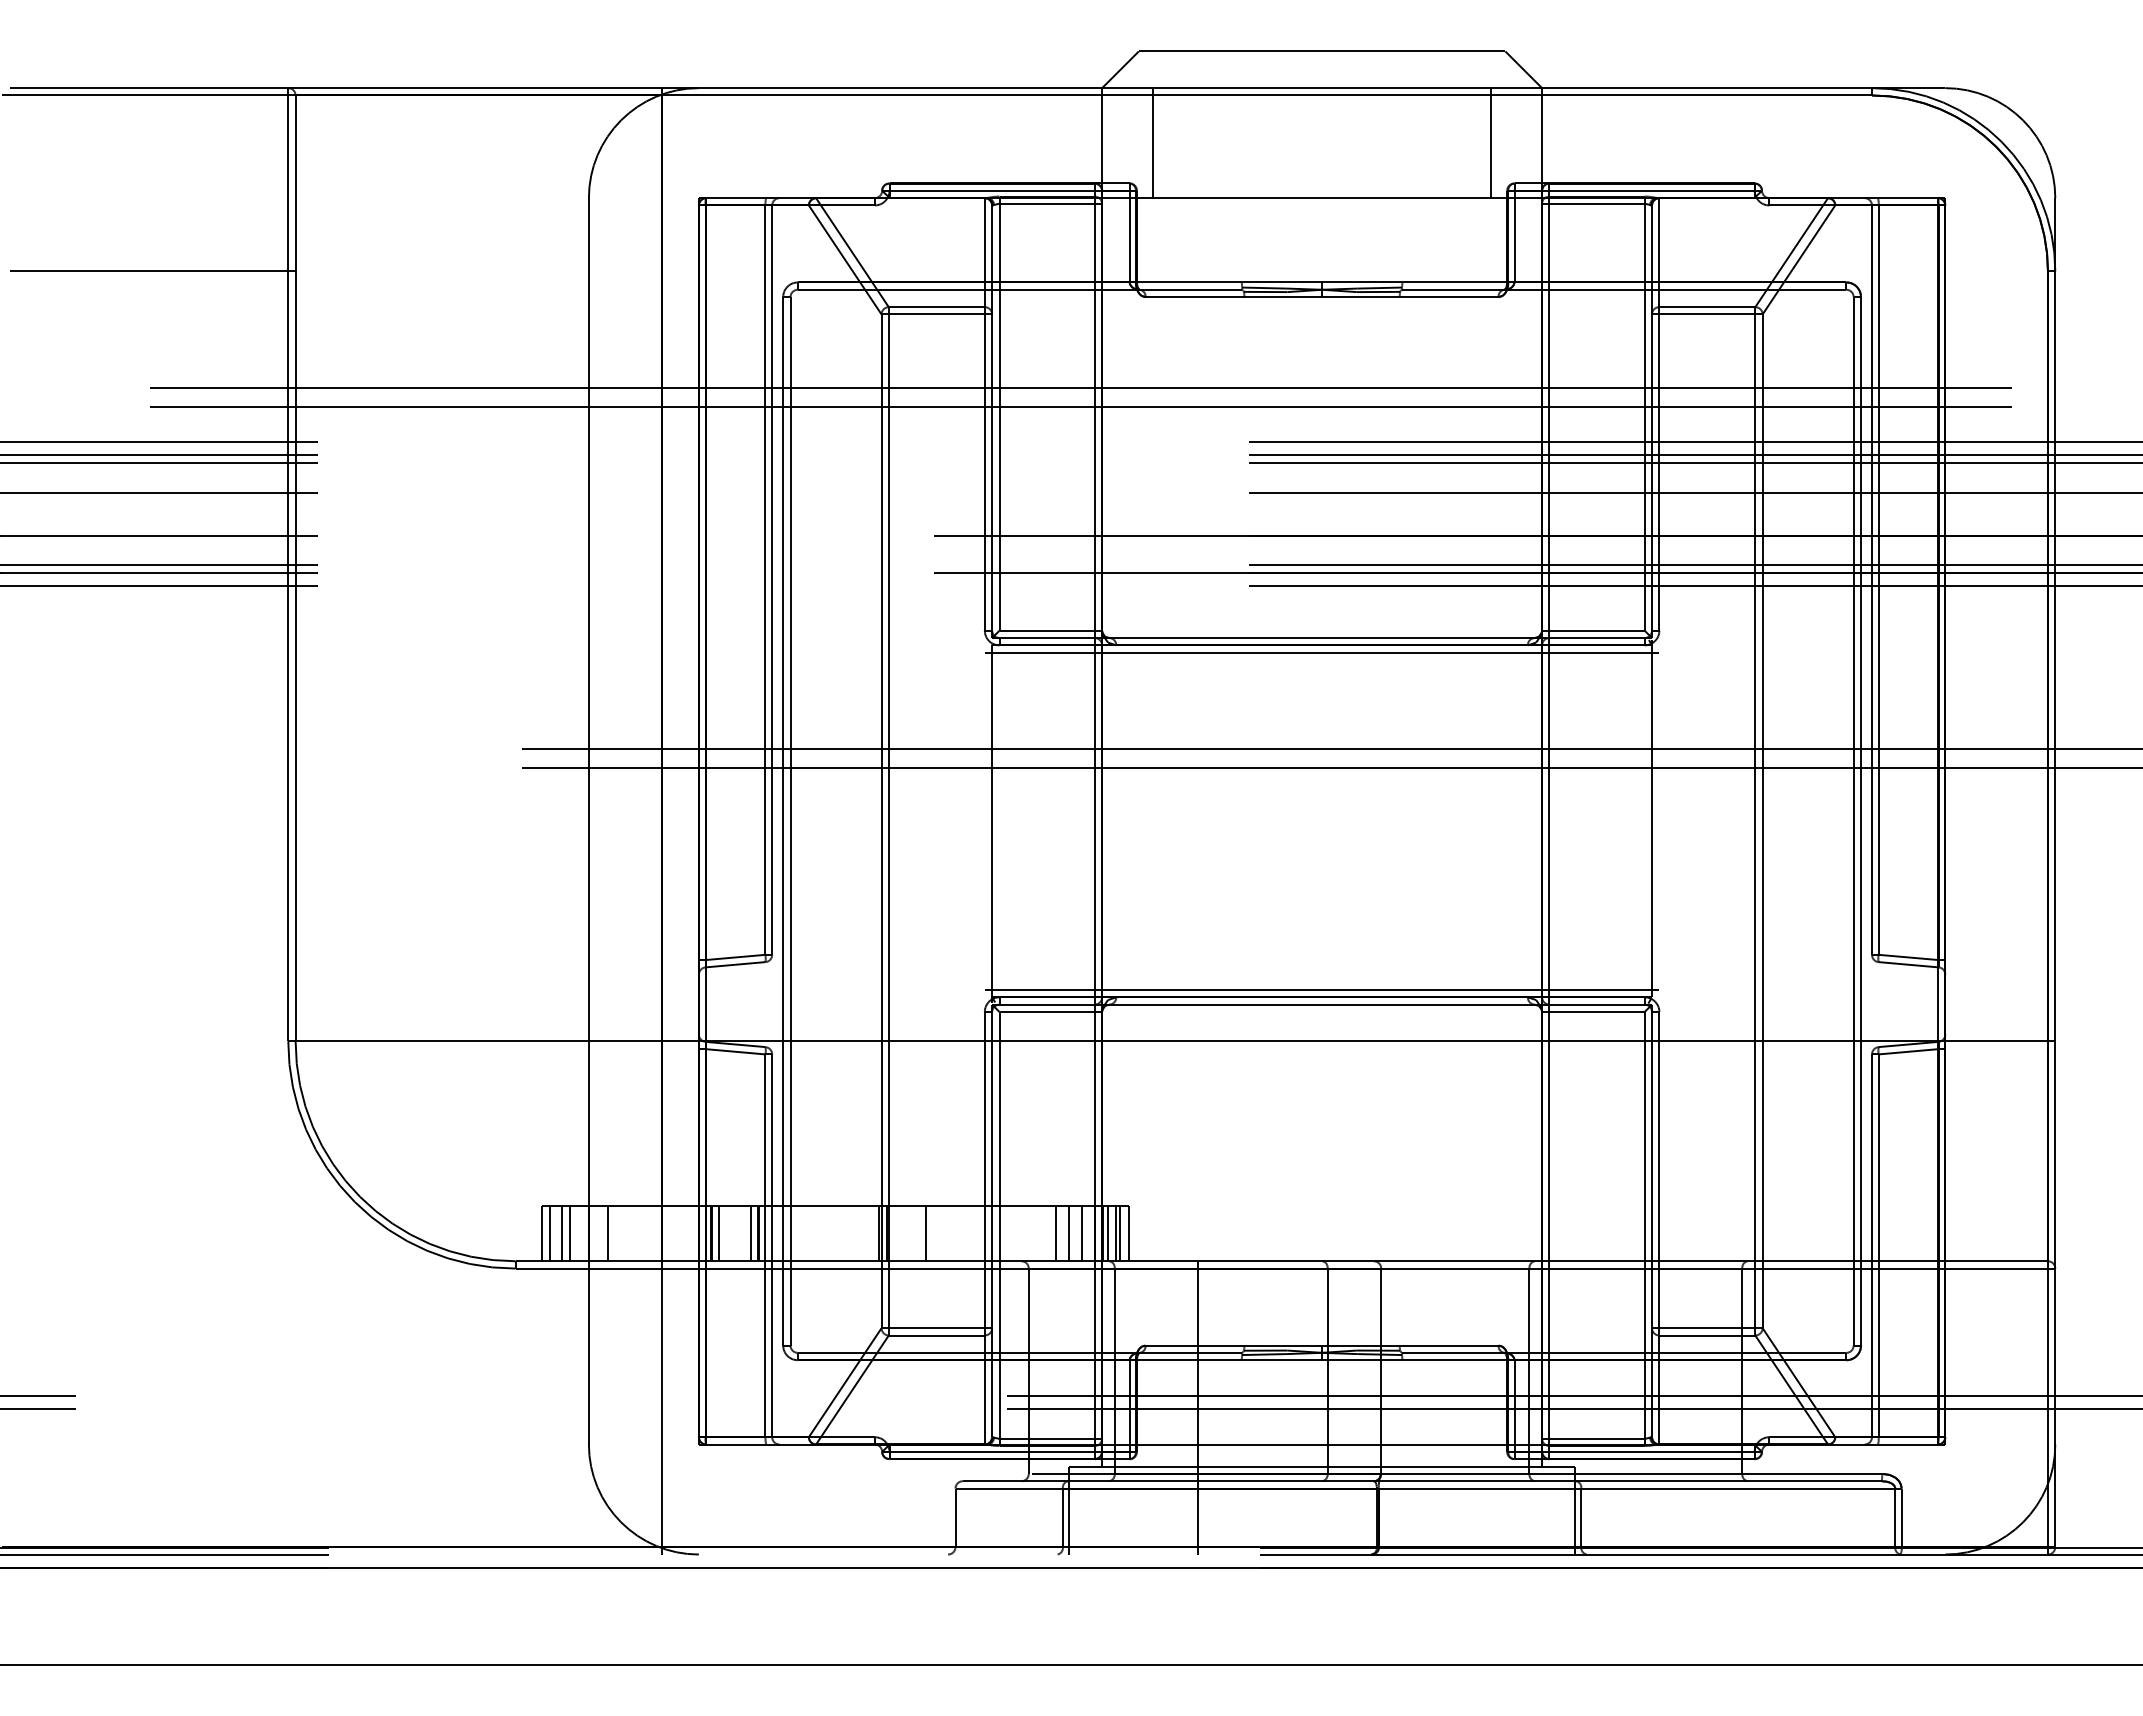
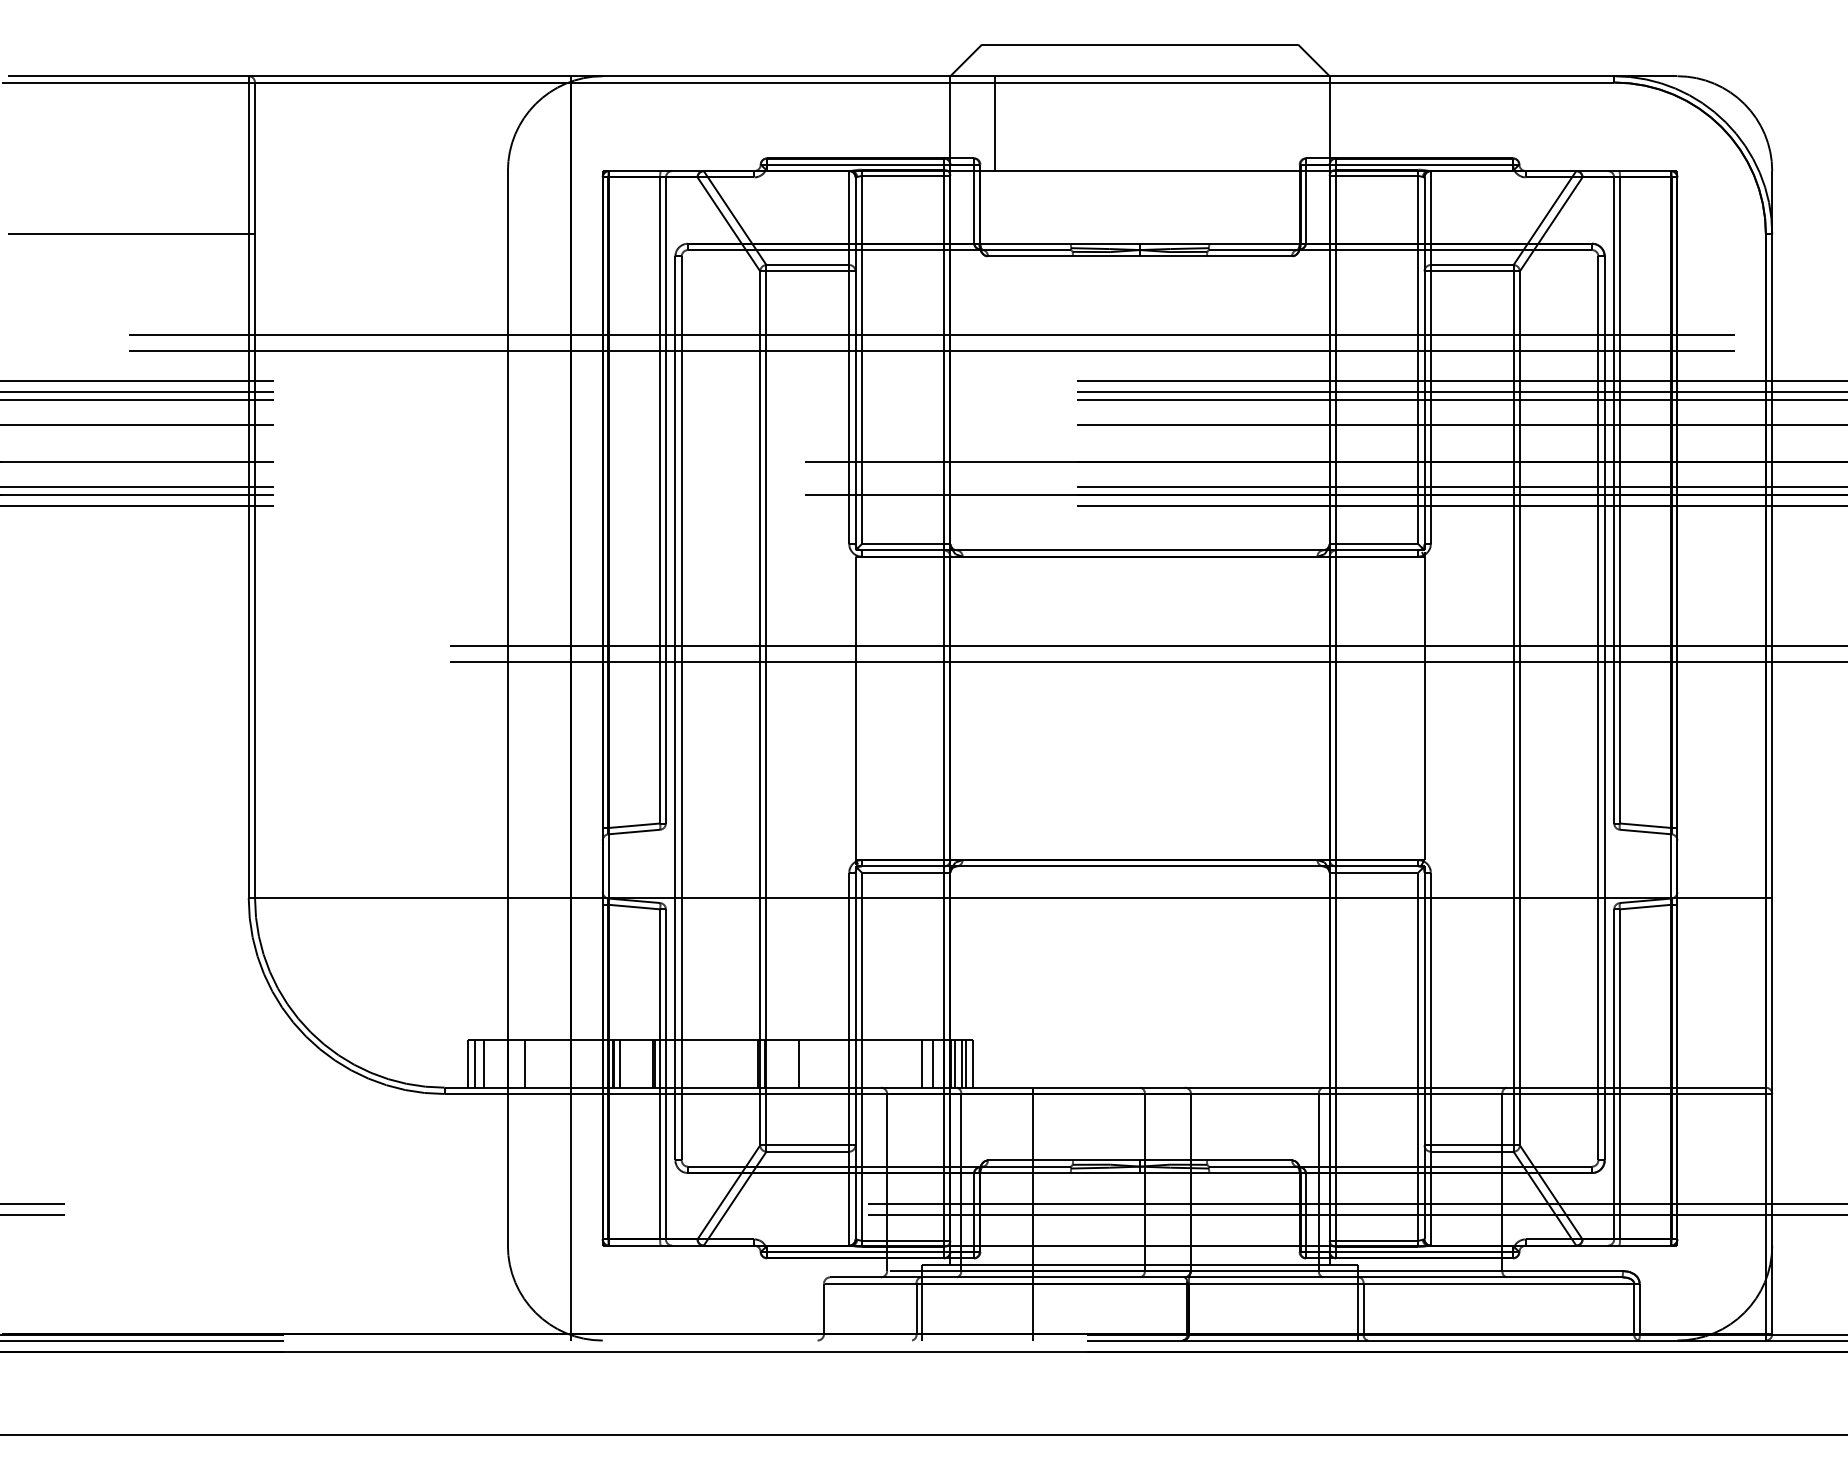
line: (1490, 143) -> (1285, 123), removed
line: (1322, 652) -> (1140, 562), removed
line: (1321, 989) -> (1139, 853), removed
line: (569, 1233) -> (491, 1063), removed
line: (751, 1233) -> (648, 1063), removed
line: (1055, 1233) -> (910, 1063), removed

